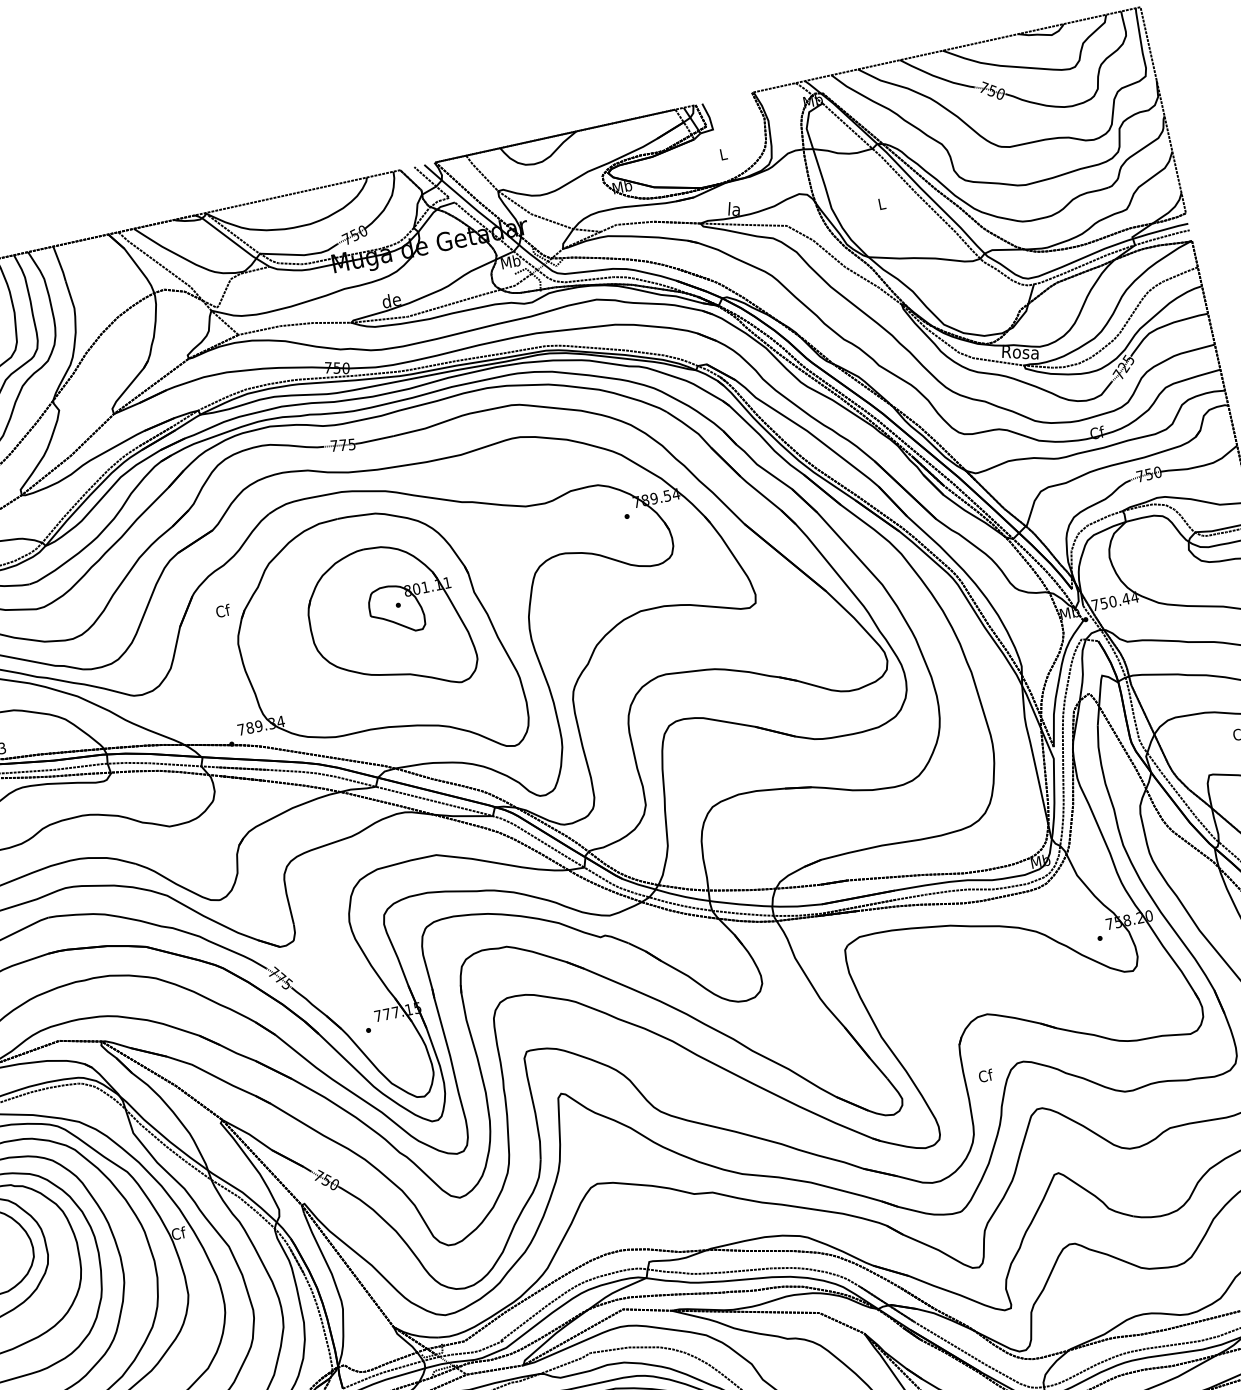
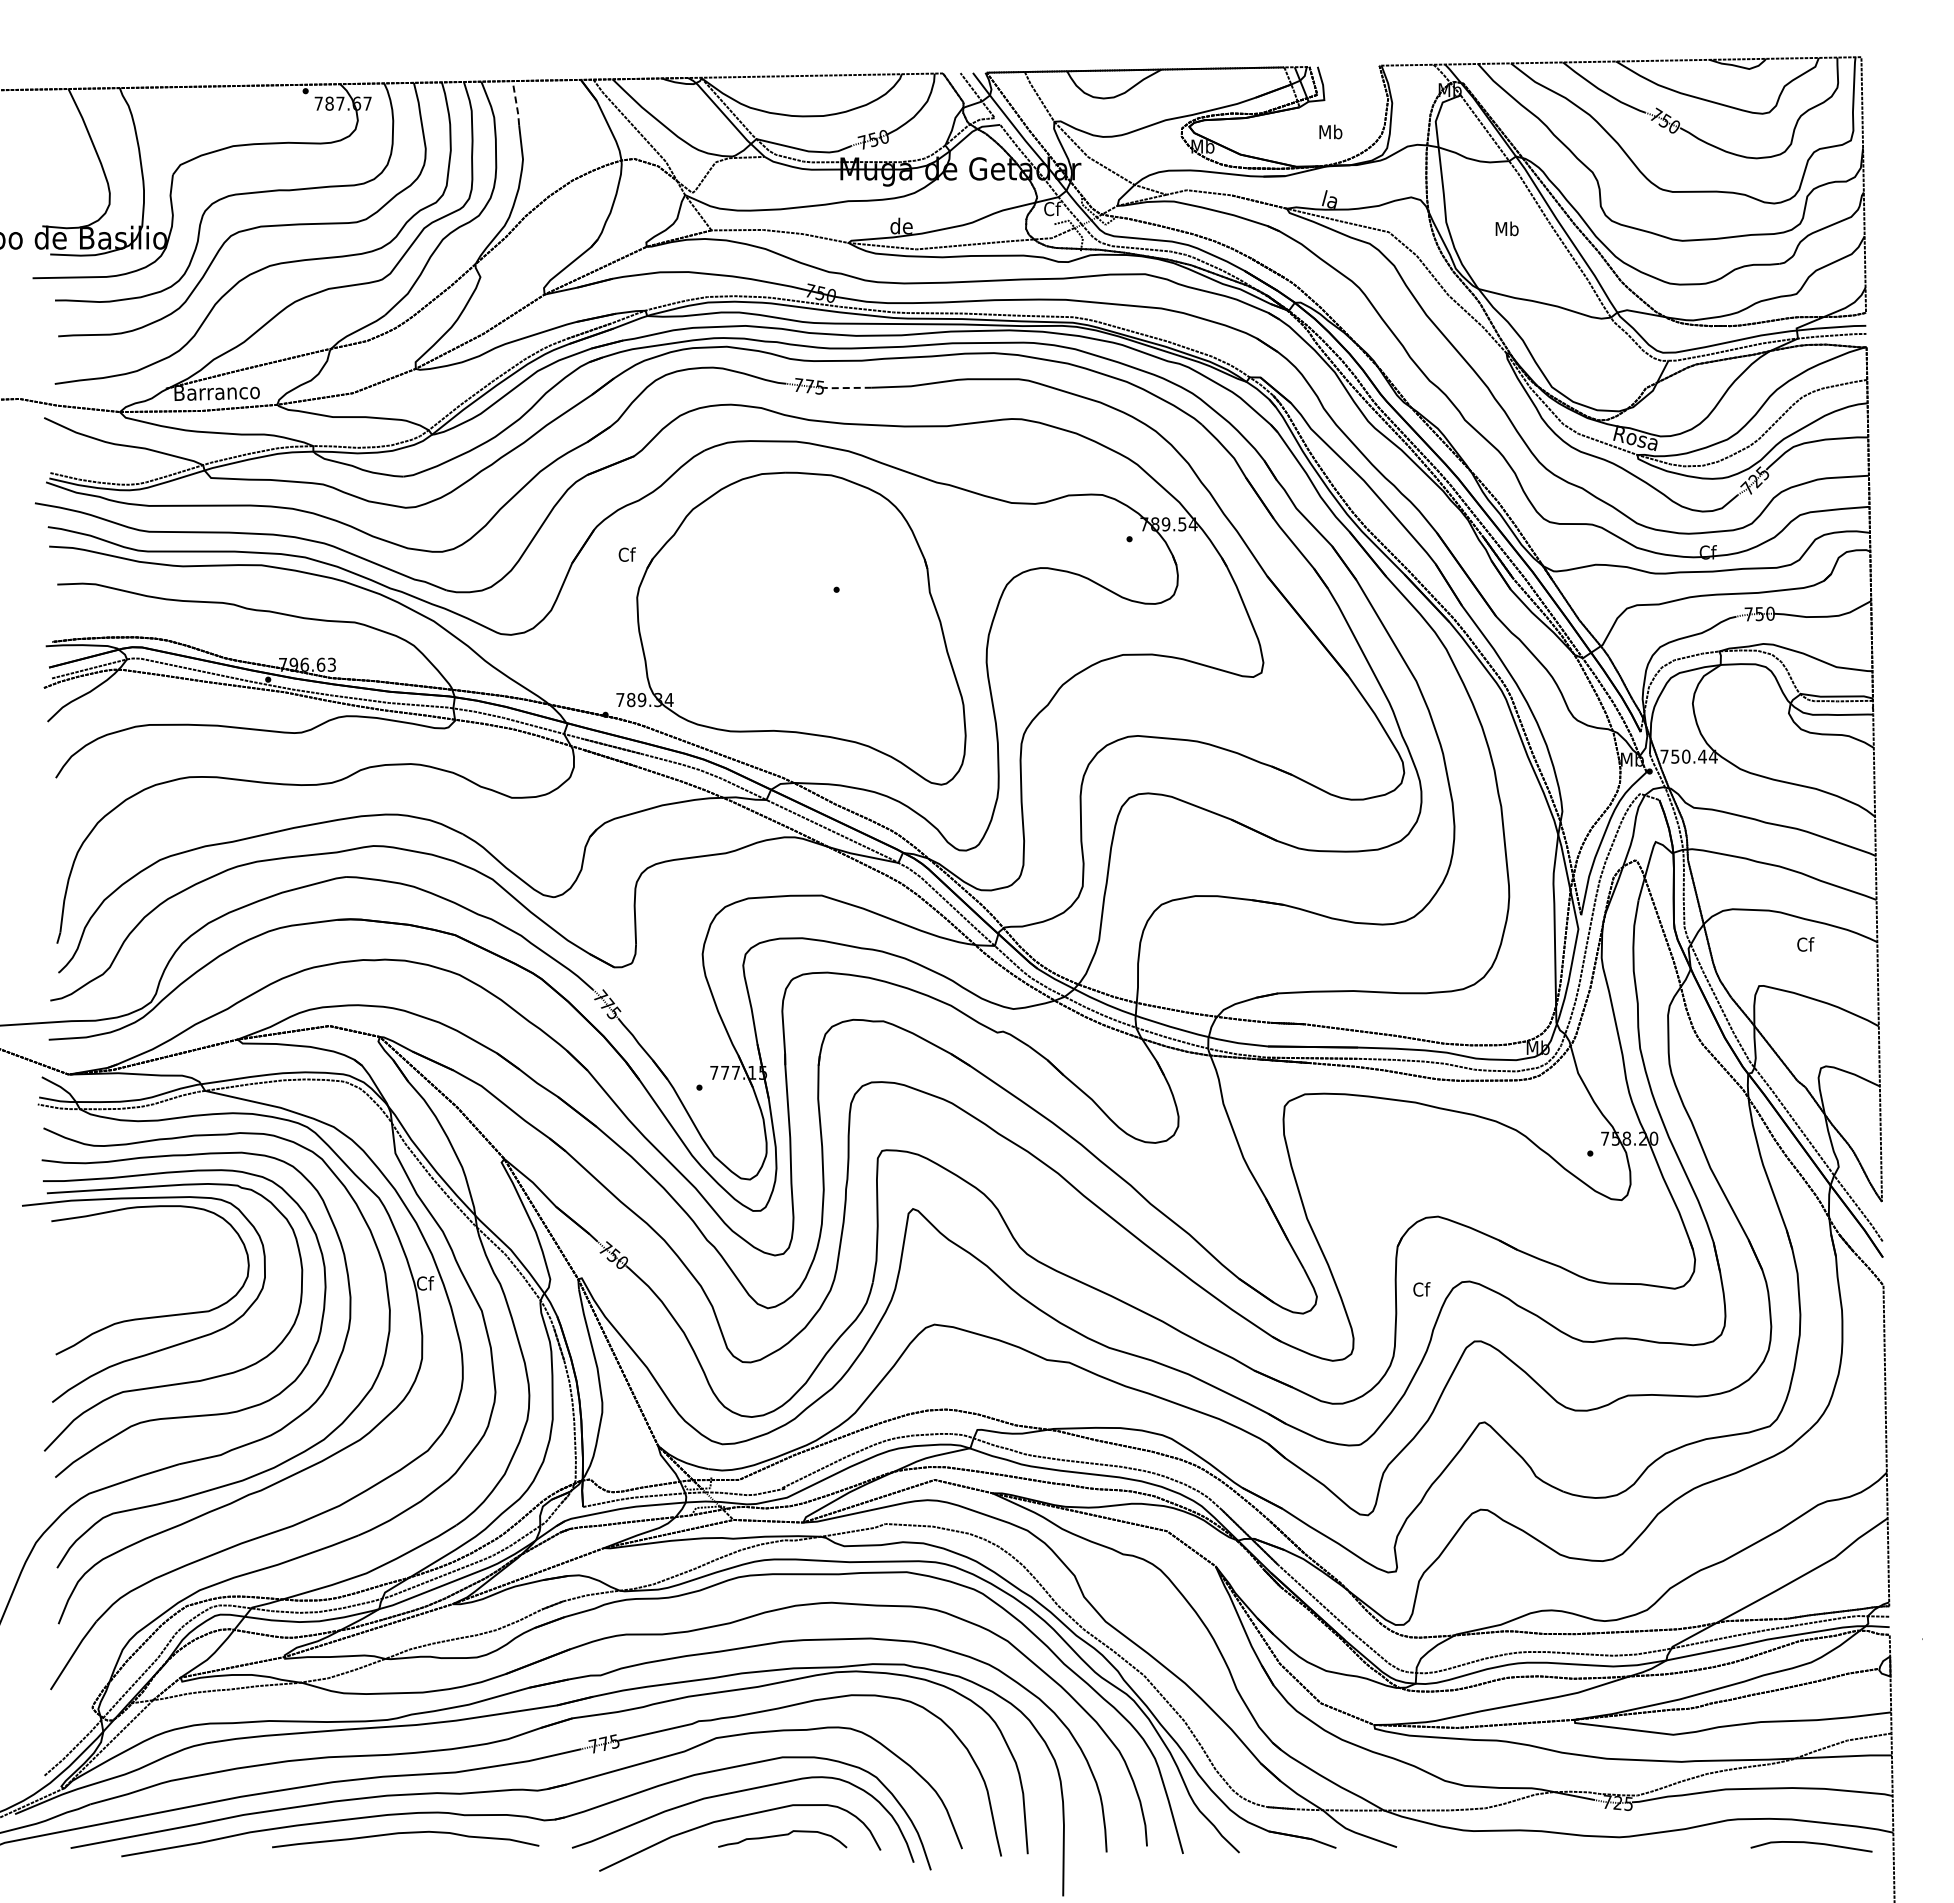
text: (723, 153) -> (1330, 131), L -> Mb
text: (881, 203) -> (1506, 228), L -> Mb
text: (510, 261) -> (1052, 208), Mb -> Cf
line: (60, 264) -> (516, 103), solid -> dashed
line: (373, 440) -> (846, 388), solid -> dashed
part: (389, 620) -> (822, 605), removed

